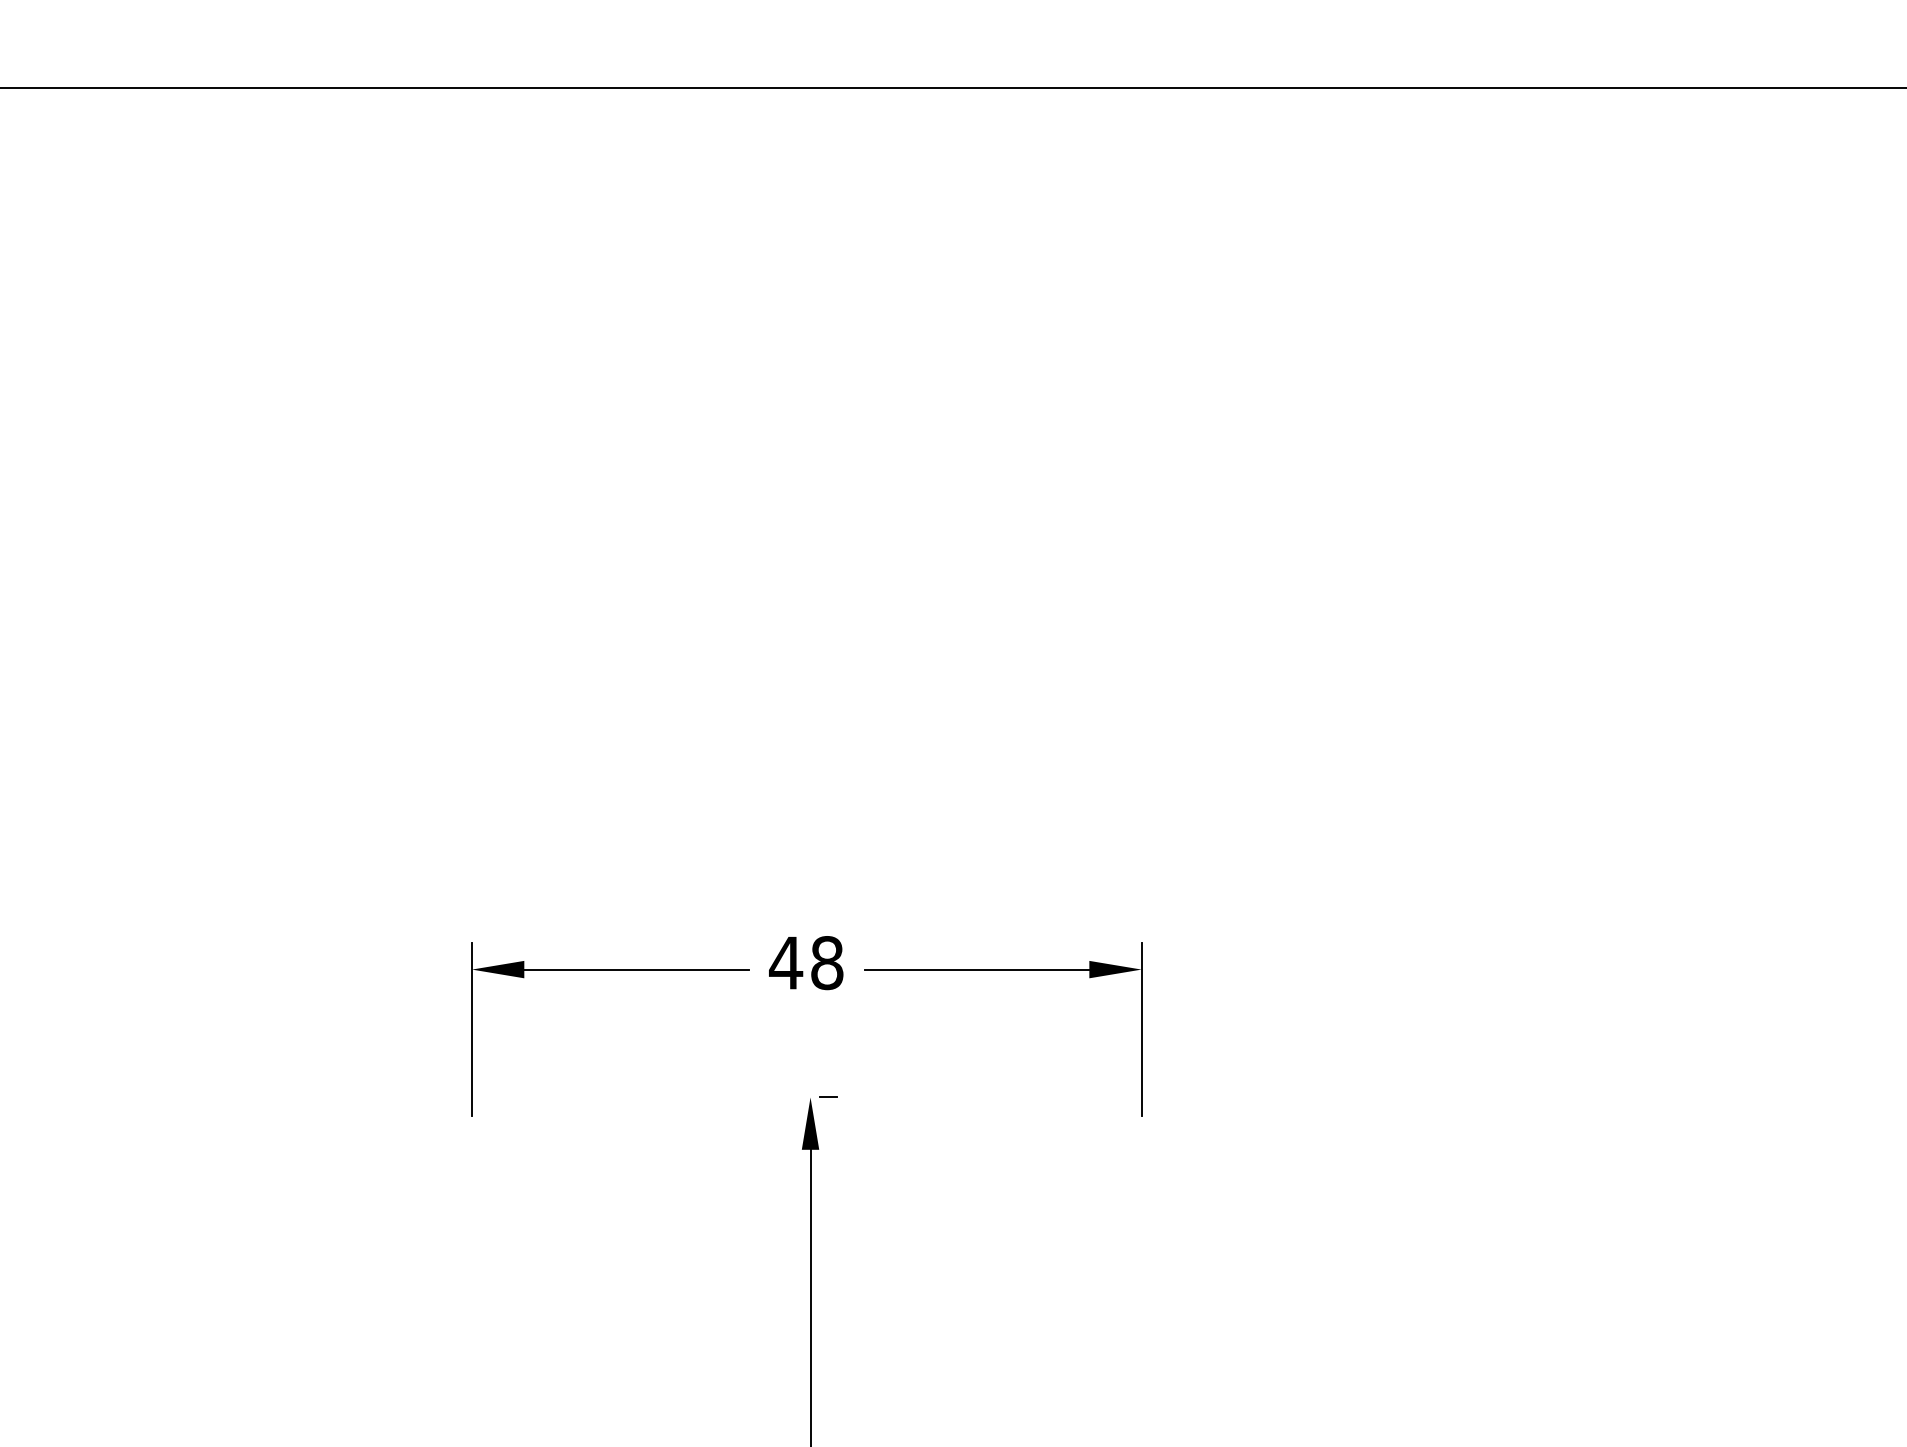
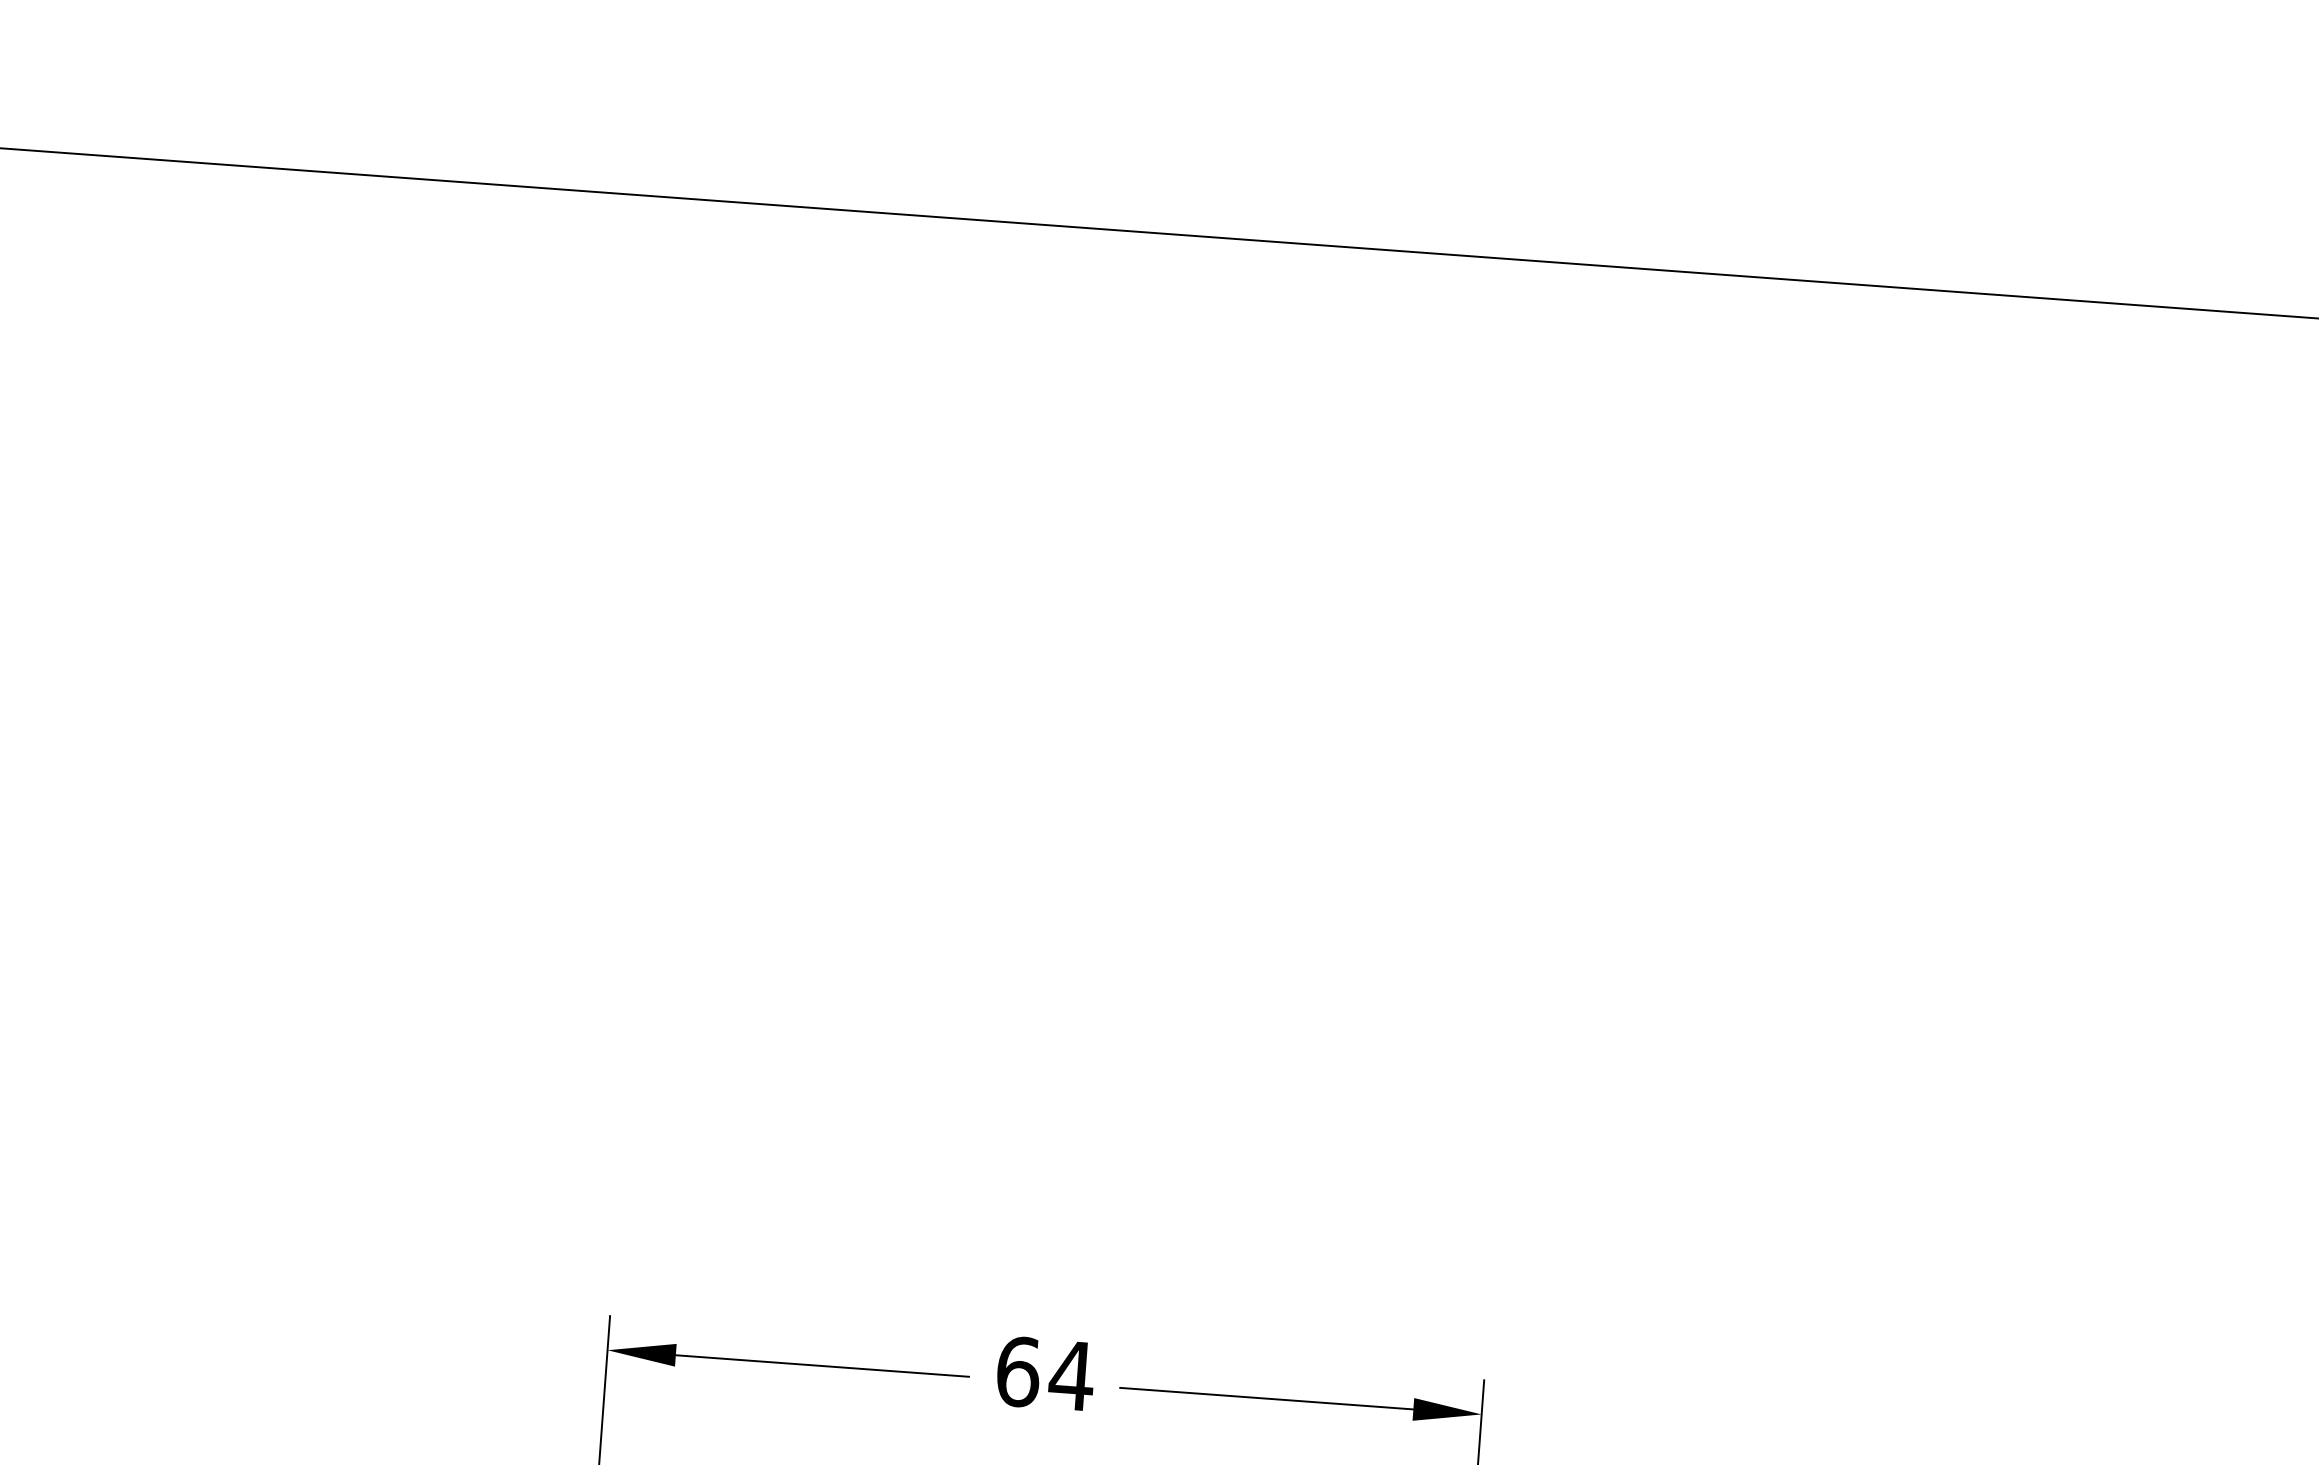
text: (806, 963) -> (1044, 1374), 48 -> 64

